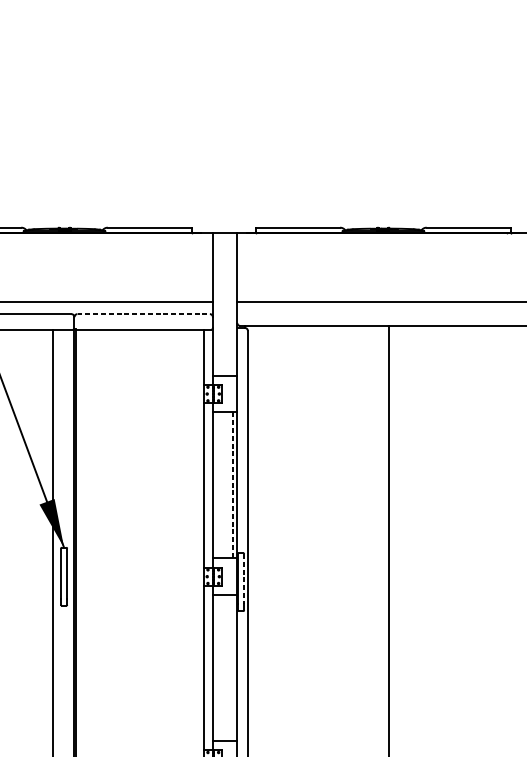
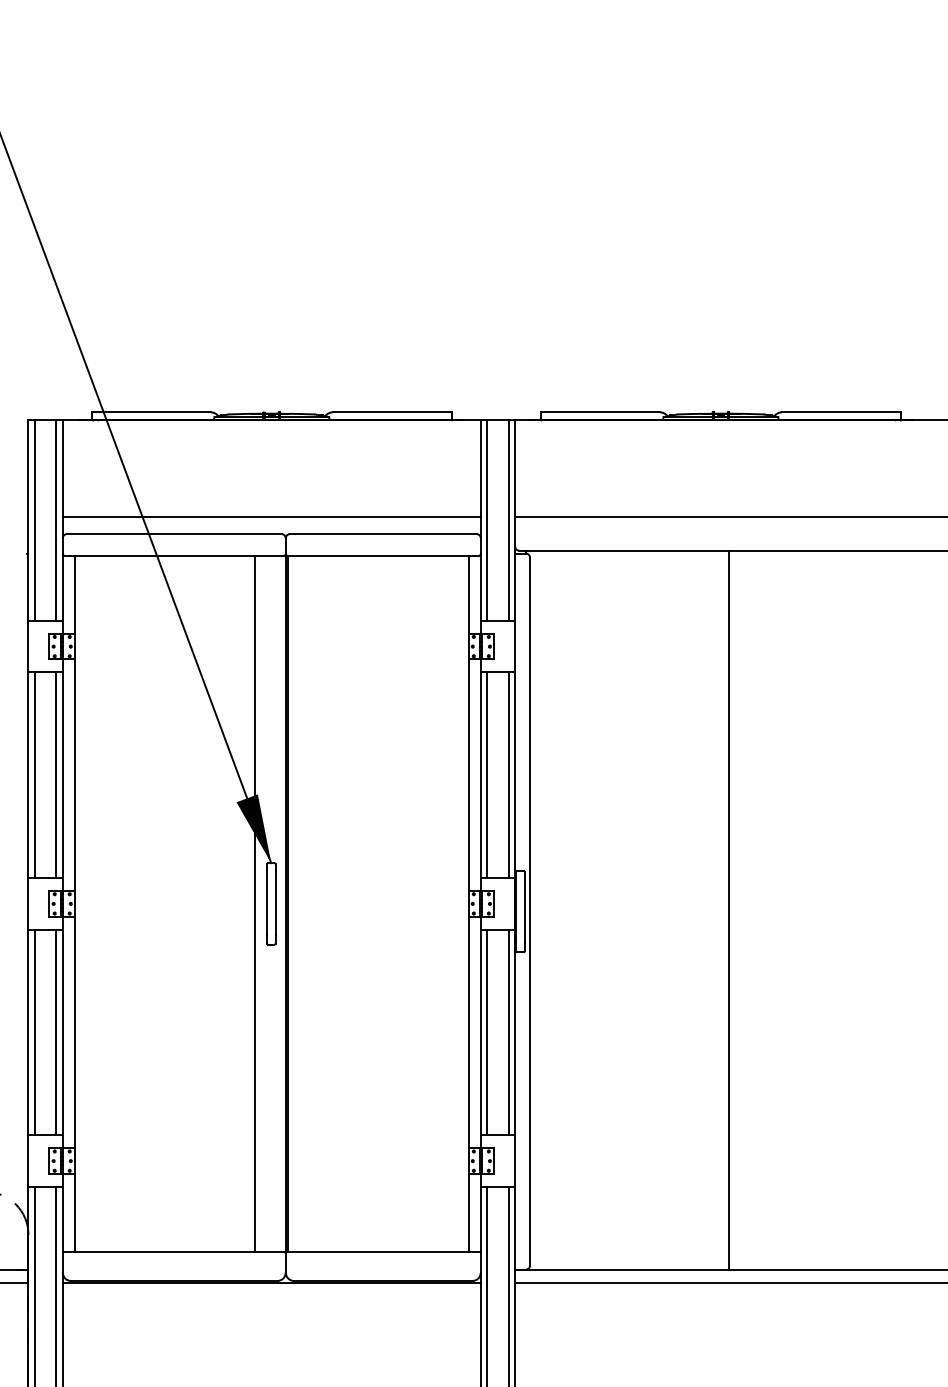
line: (217, 304) -> (487, 520), added
line: (232, 304) -> (508, 520), added
line: (143, 314) -> (383, 534), dashed -> solid
line: (217, 485) -> (487, 775), added
line: (232, 485) -> (508, 775), dashed -> solid
line: (243, 579) -> (524, 907), dashed -> solid
line: (217, 667) -> (487, 1032), added
line: (232, 667) -> (508, 1032), added

